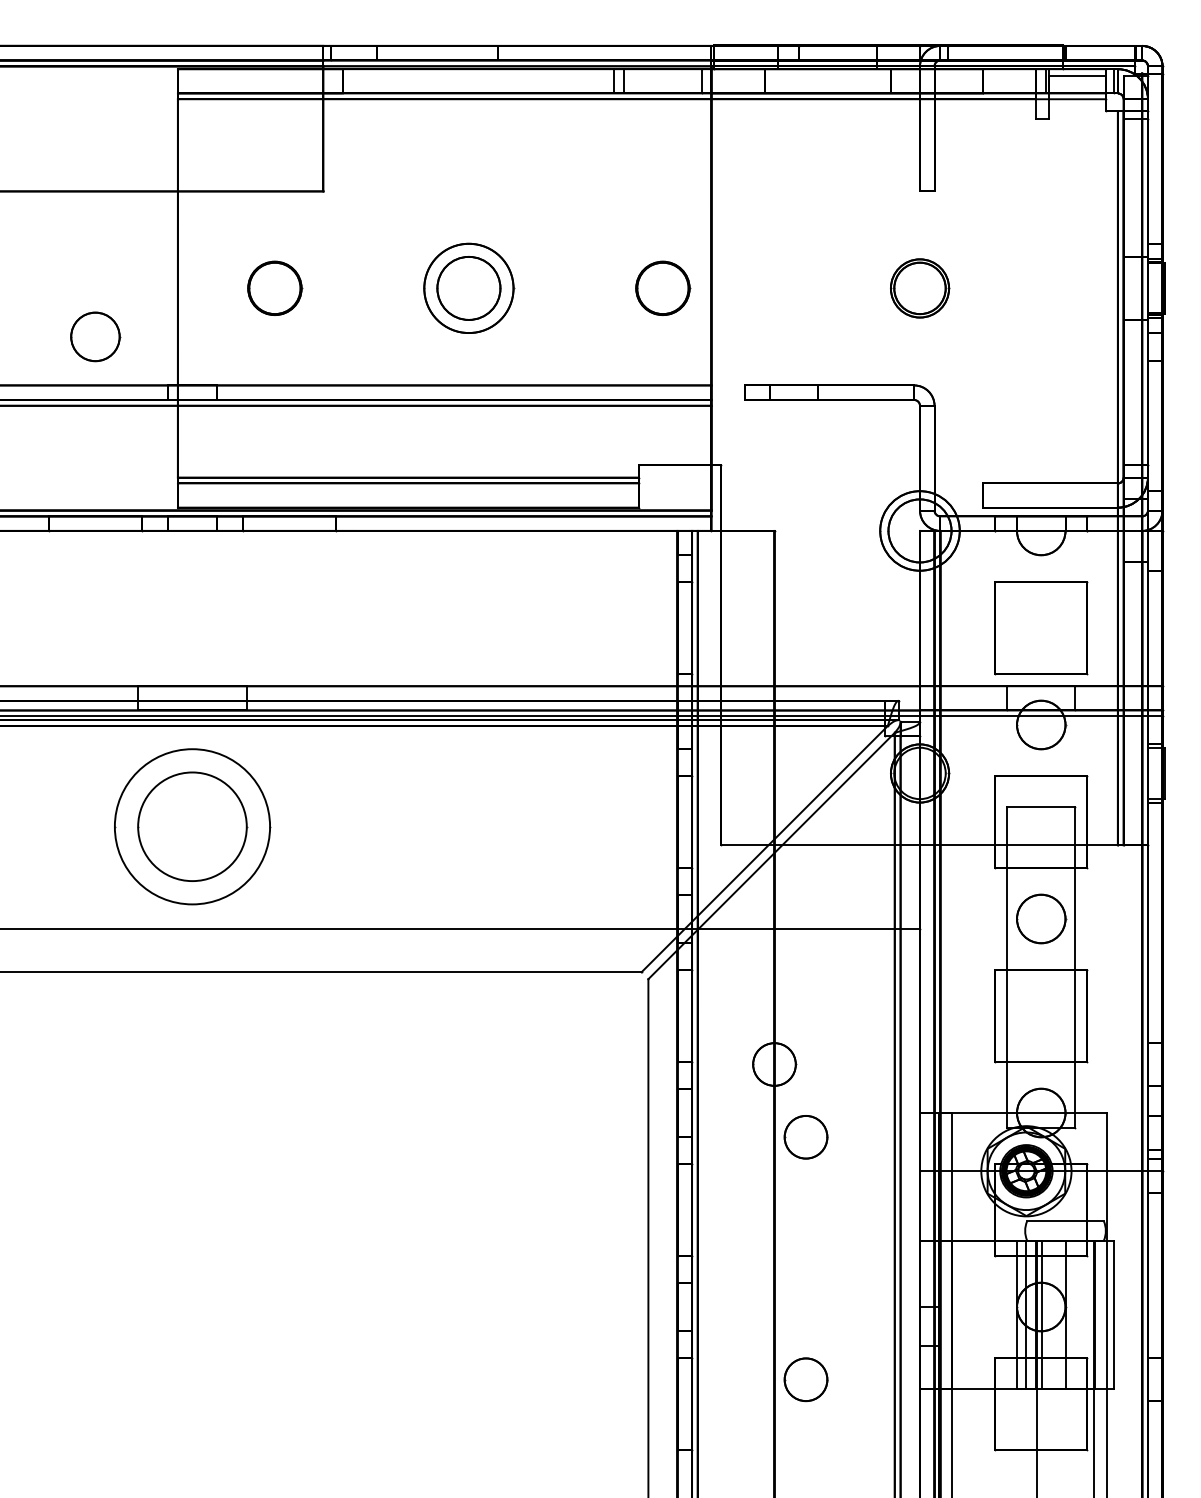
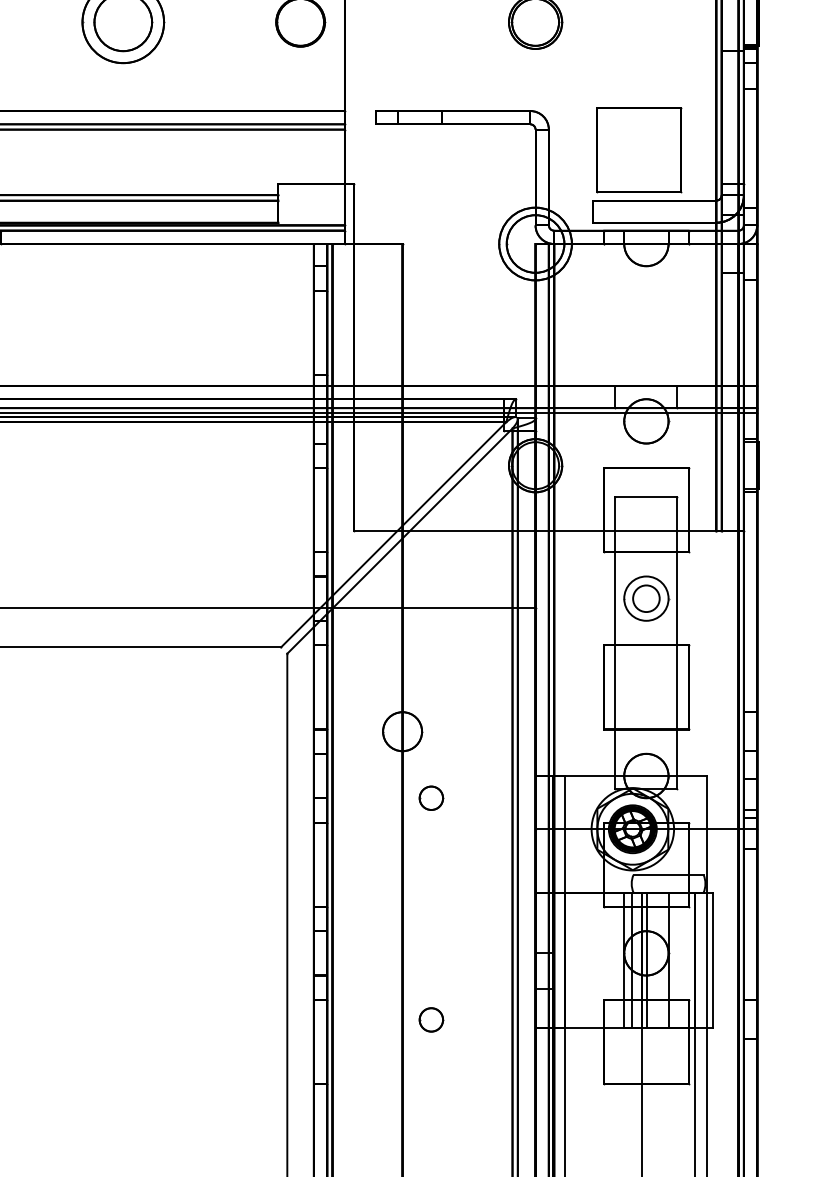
part: (1041, 628) -> (639, 150), moved
circle: (1041, 918) -> (646, 598), size x0.6
part: (805, 1137) -> (430, 798), size x0.6
part: (805, 1379) -> (430, 1019), size x0.6

